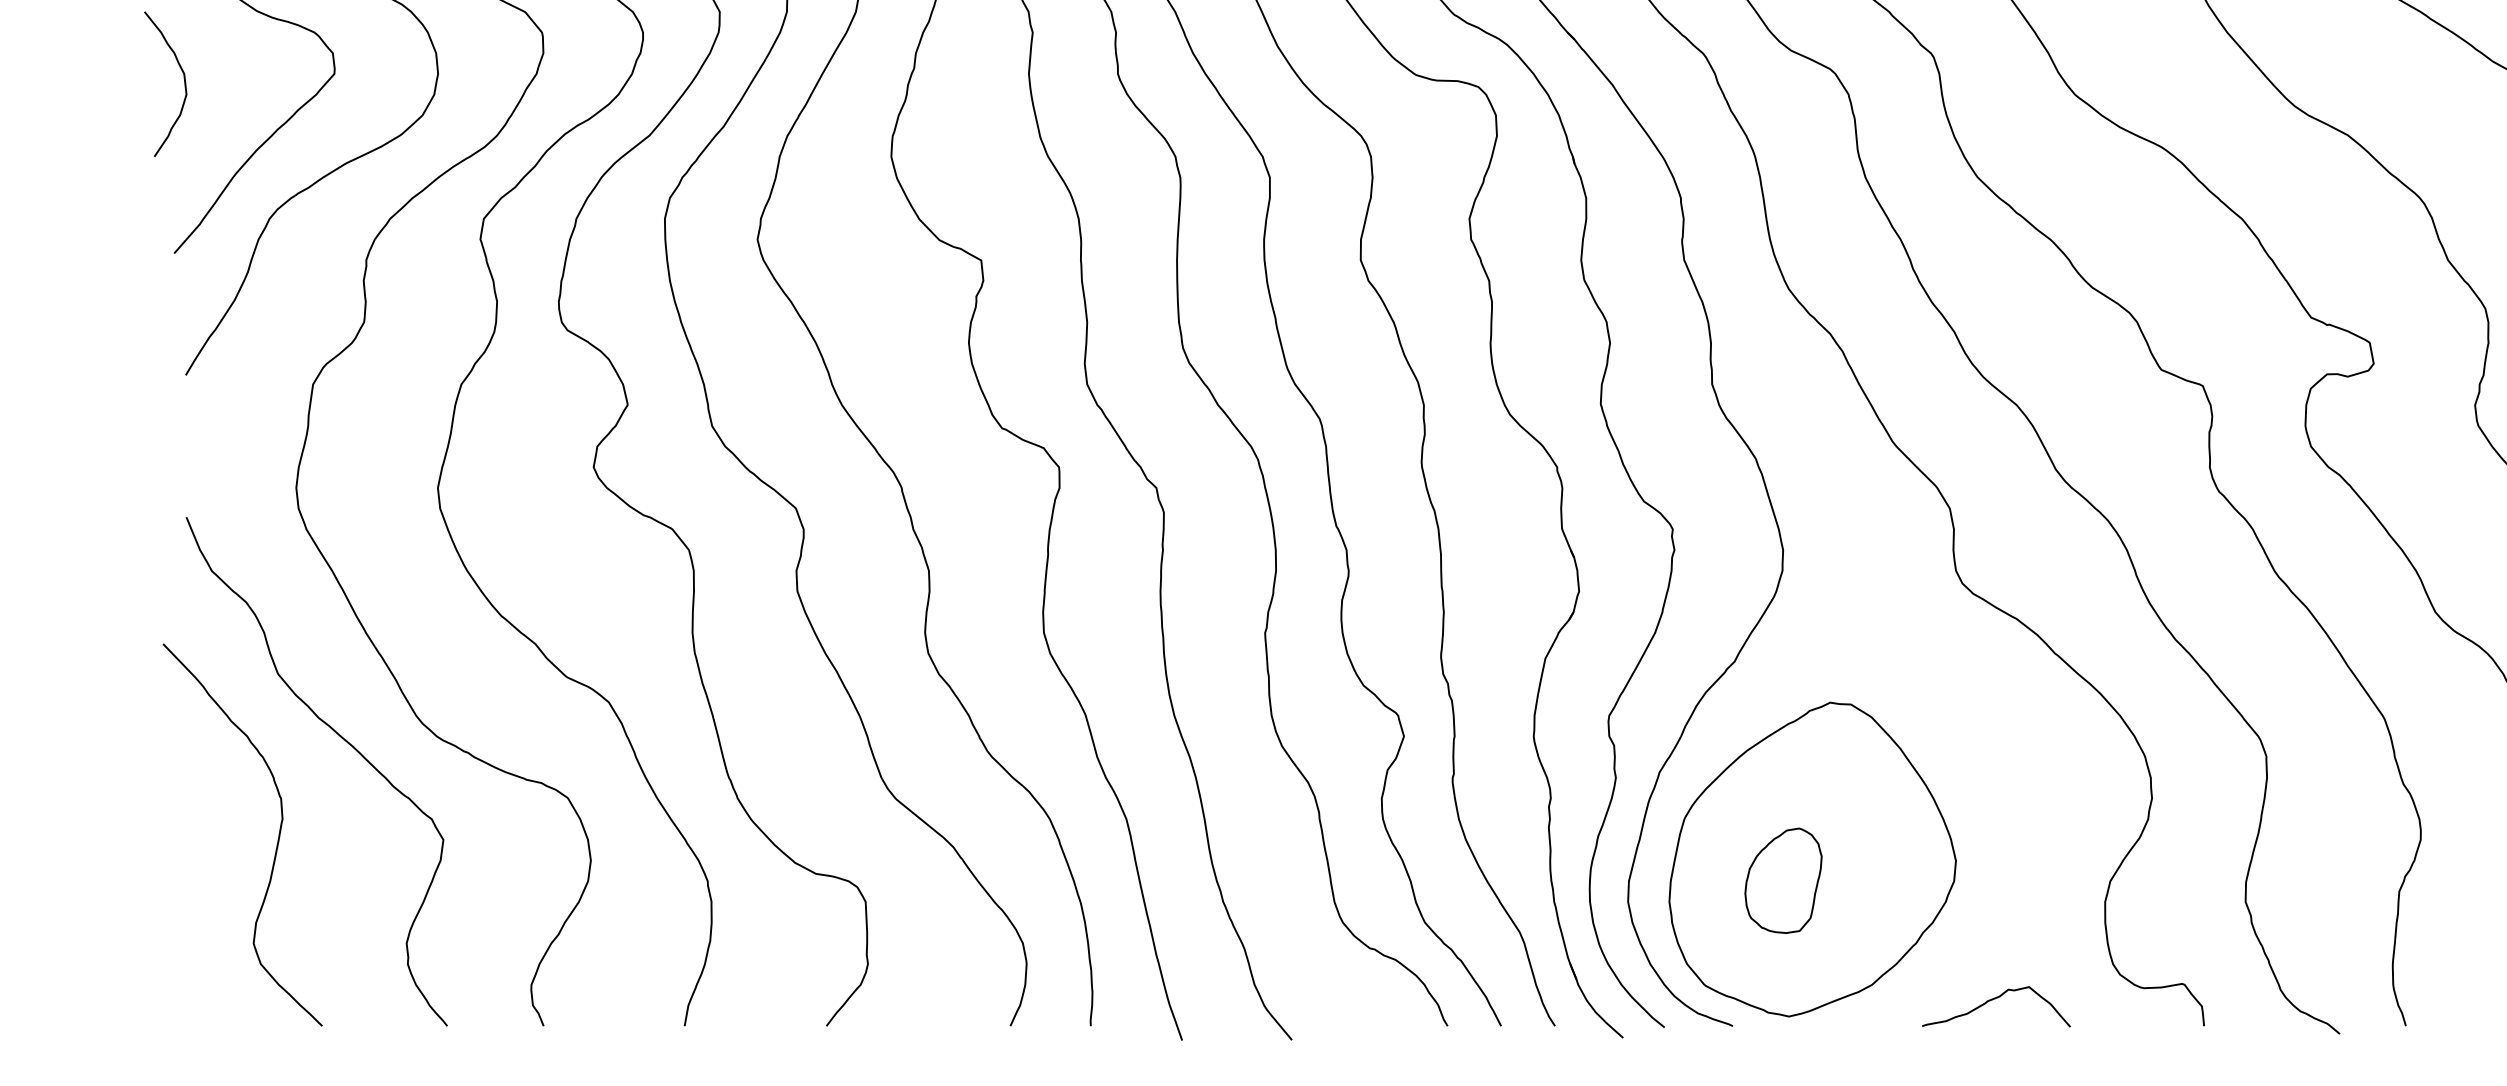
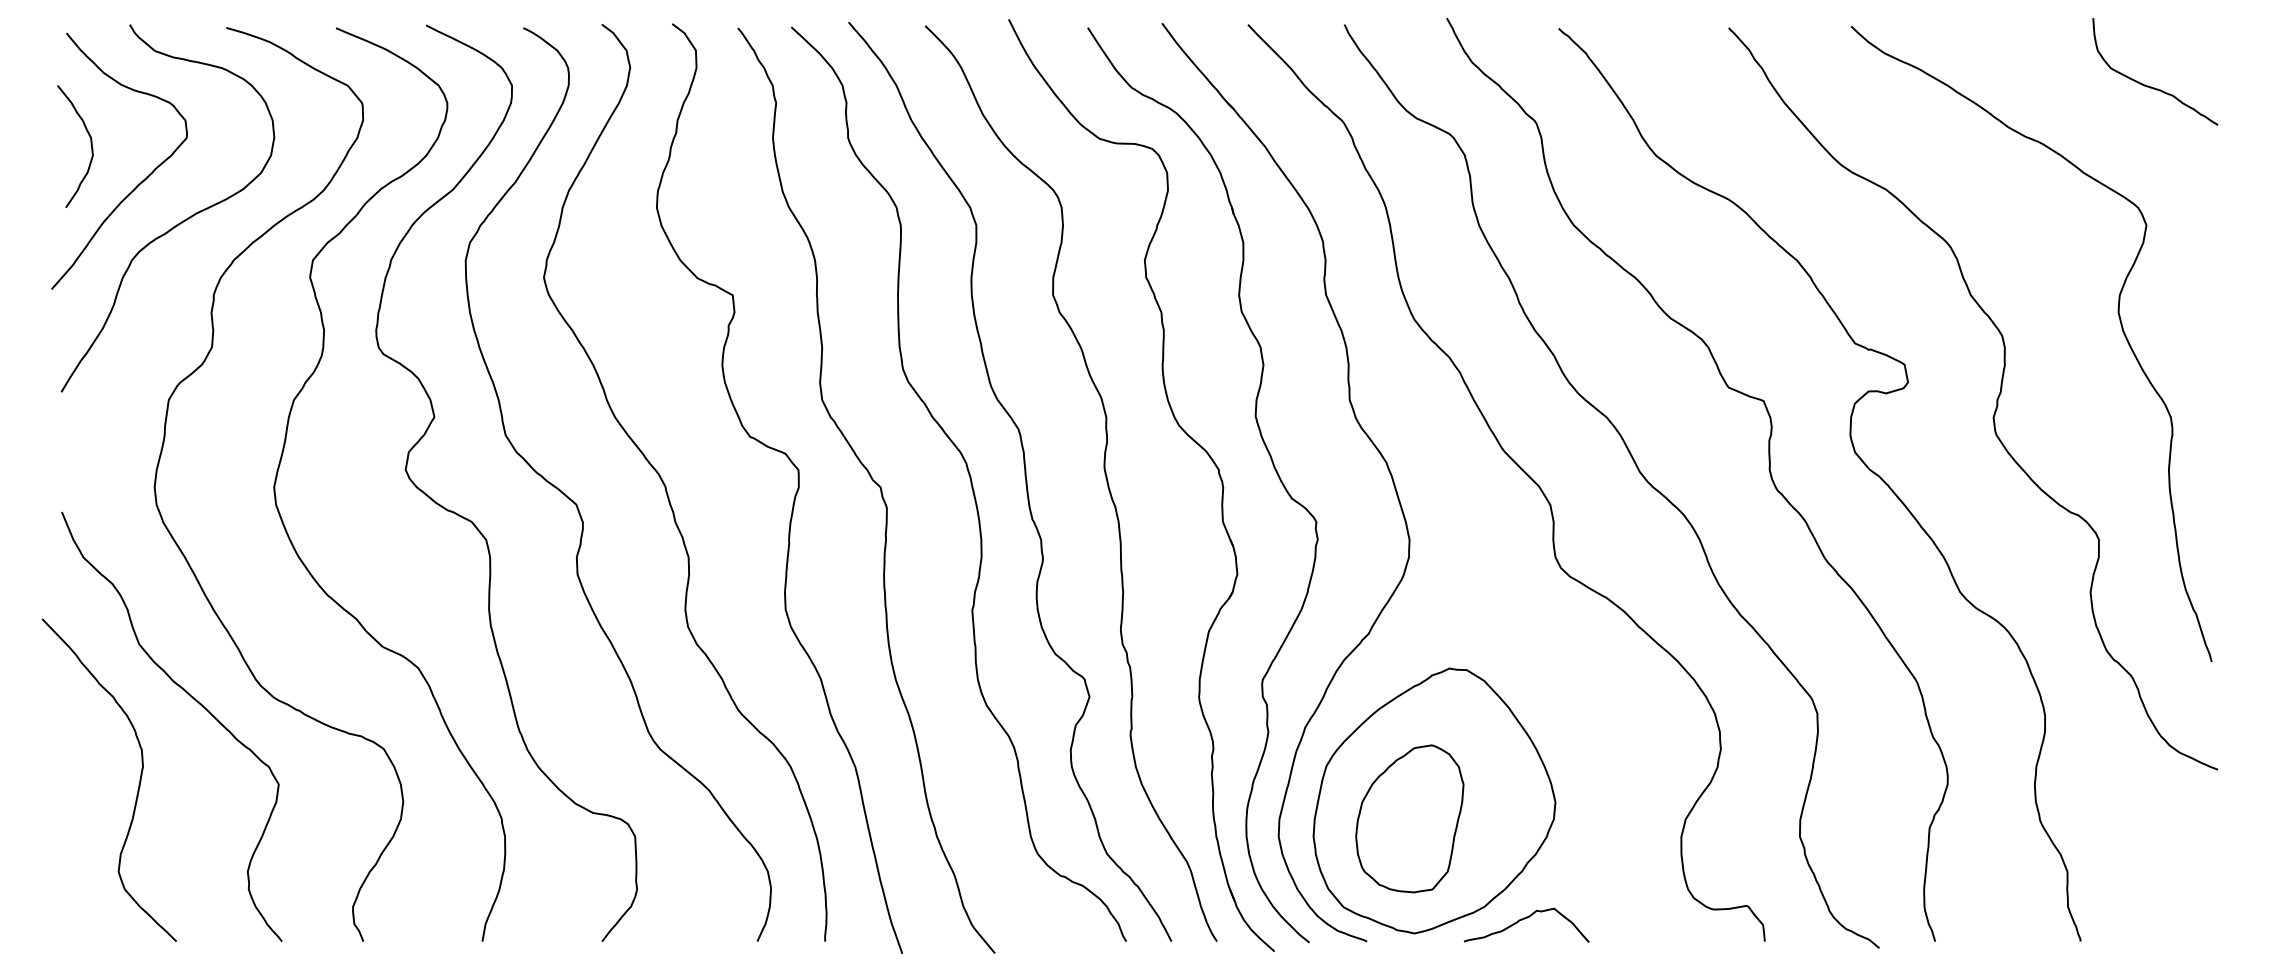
curve: (183, 81) -> (90, 144), moved
part: (1783, 880) -> (1409, 818), size x1.67
curve: (1995, 999) -> (1525, 919), moved

